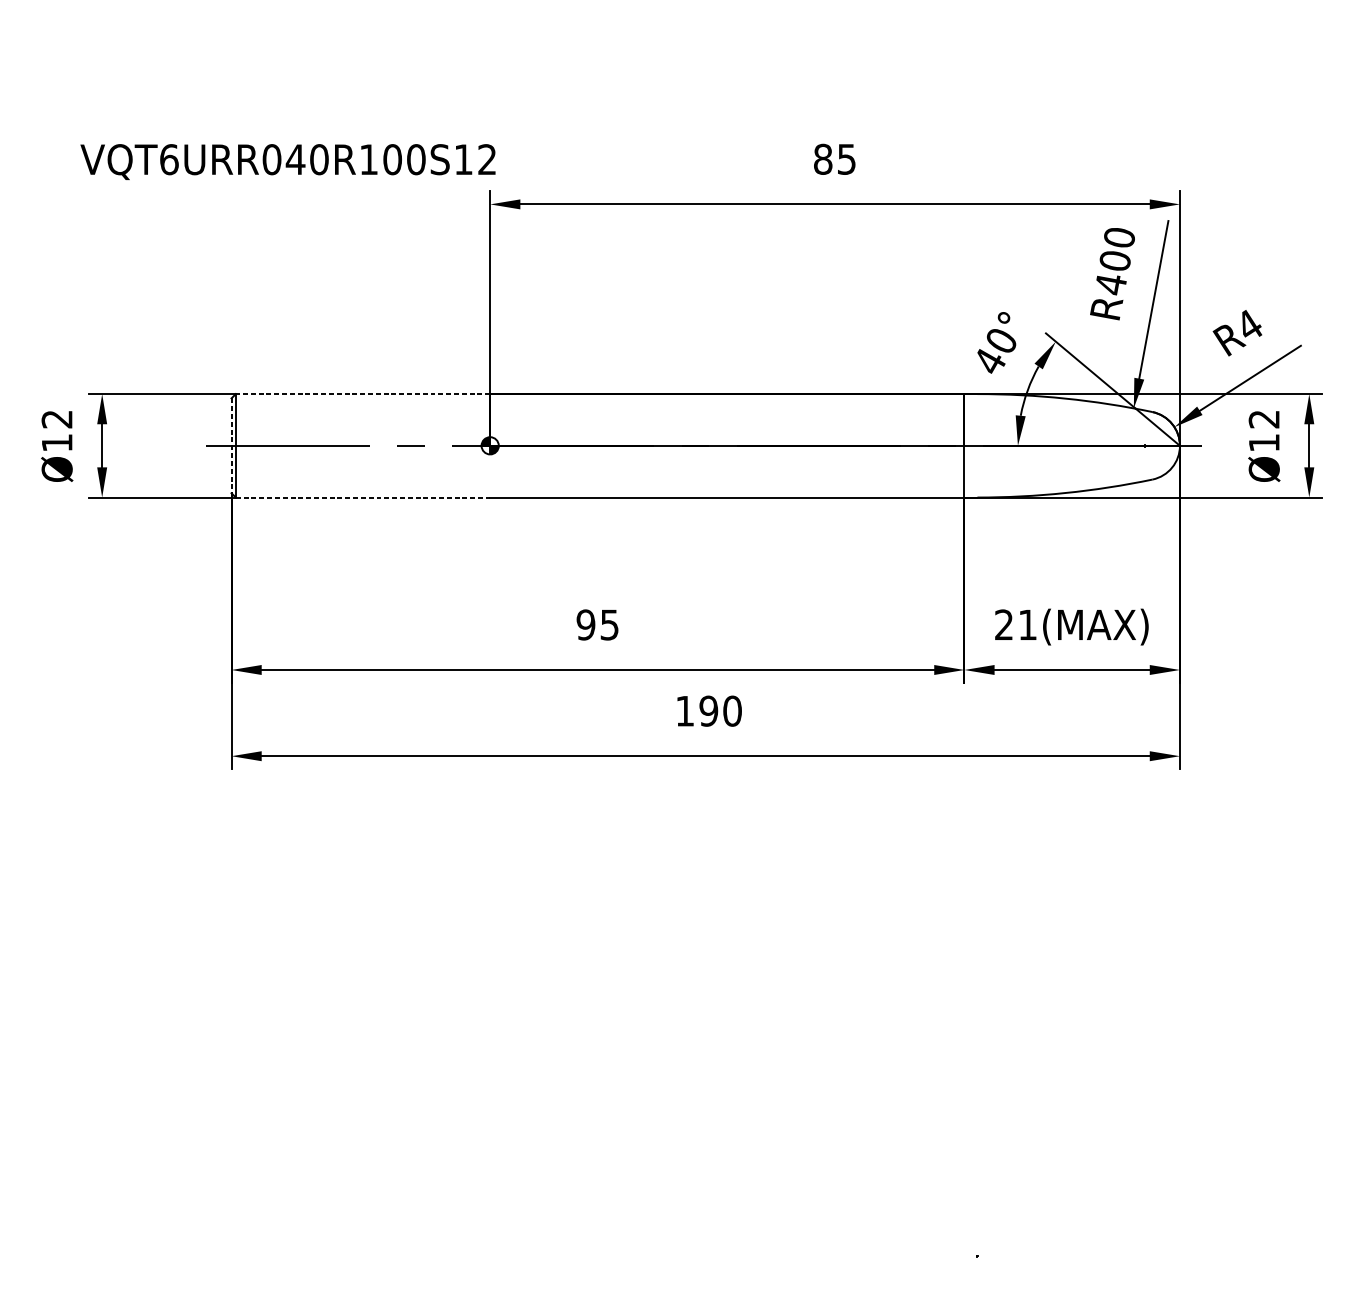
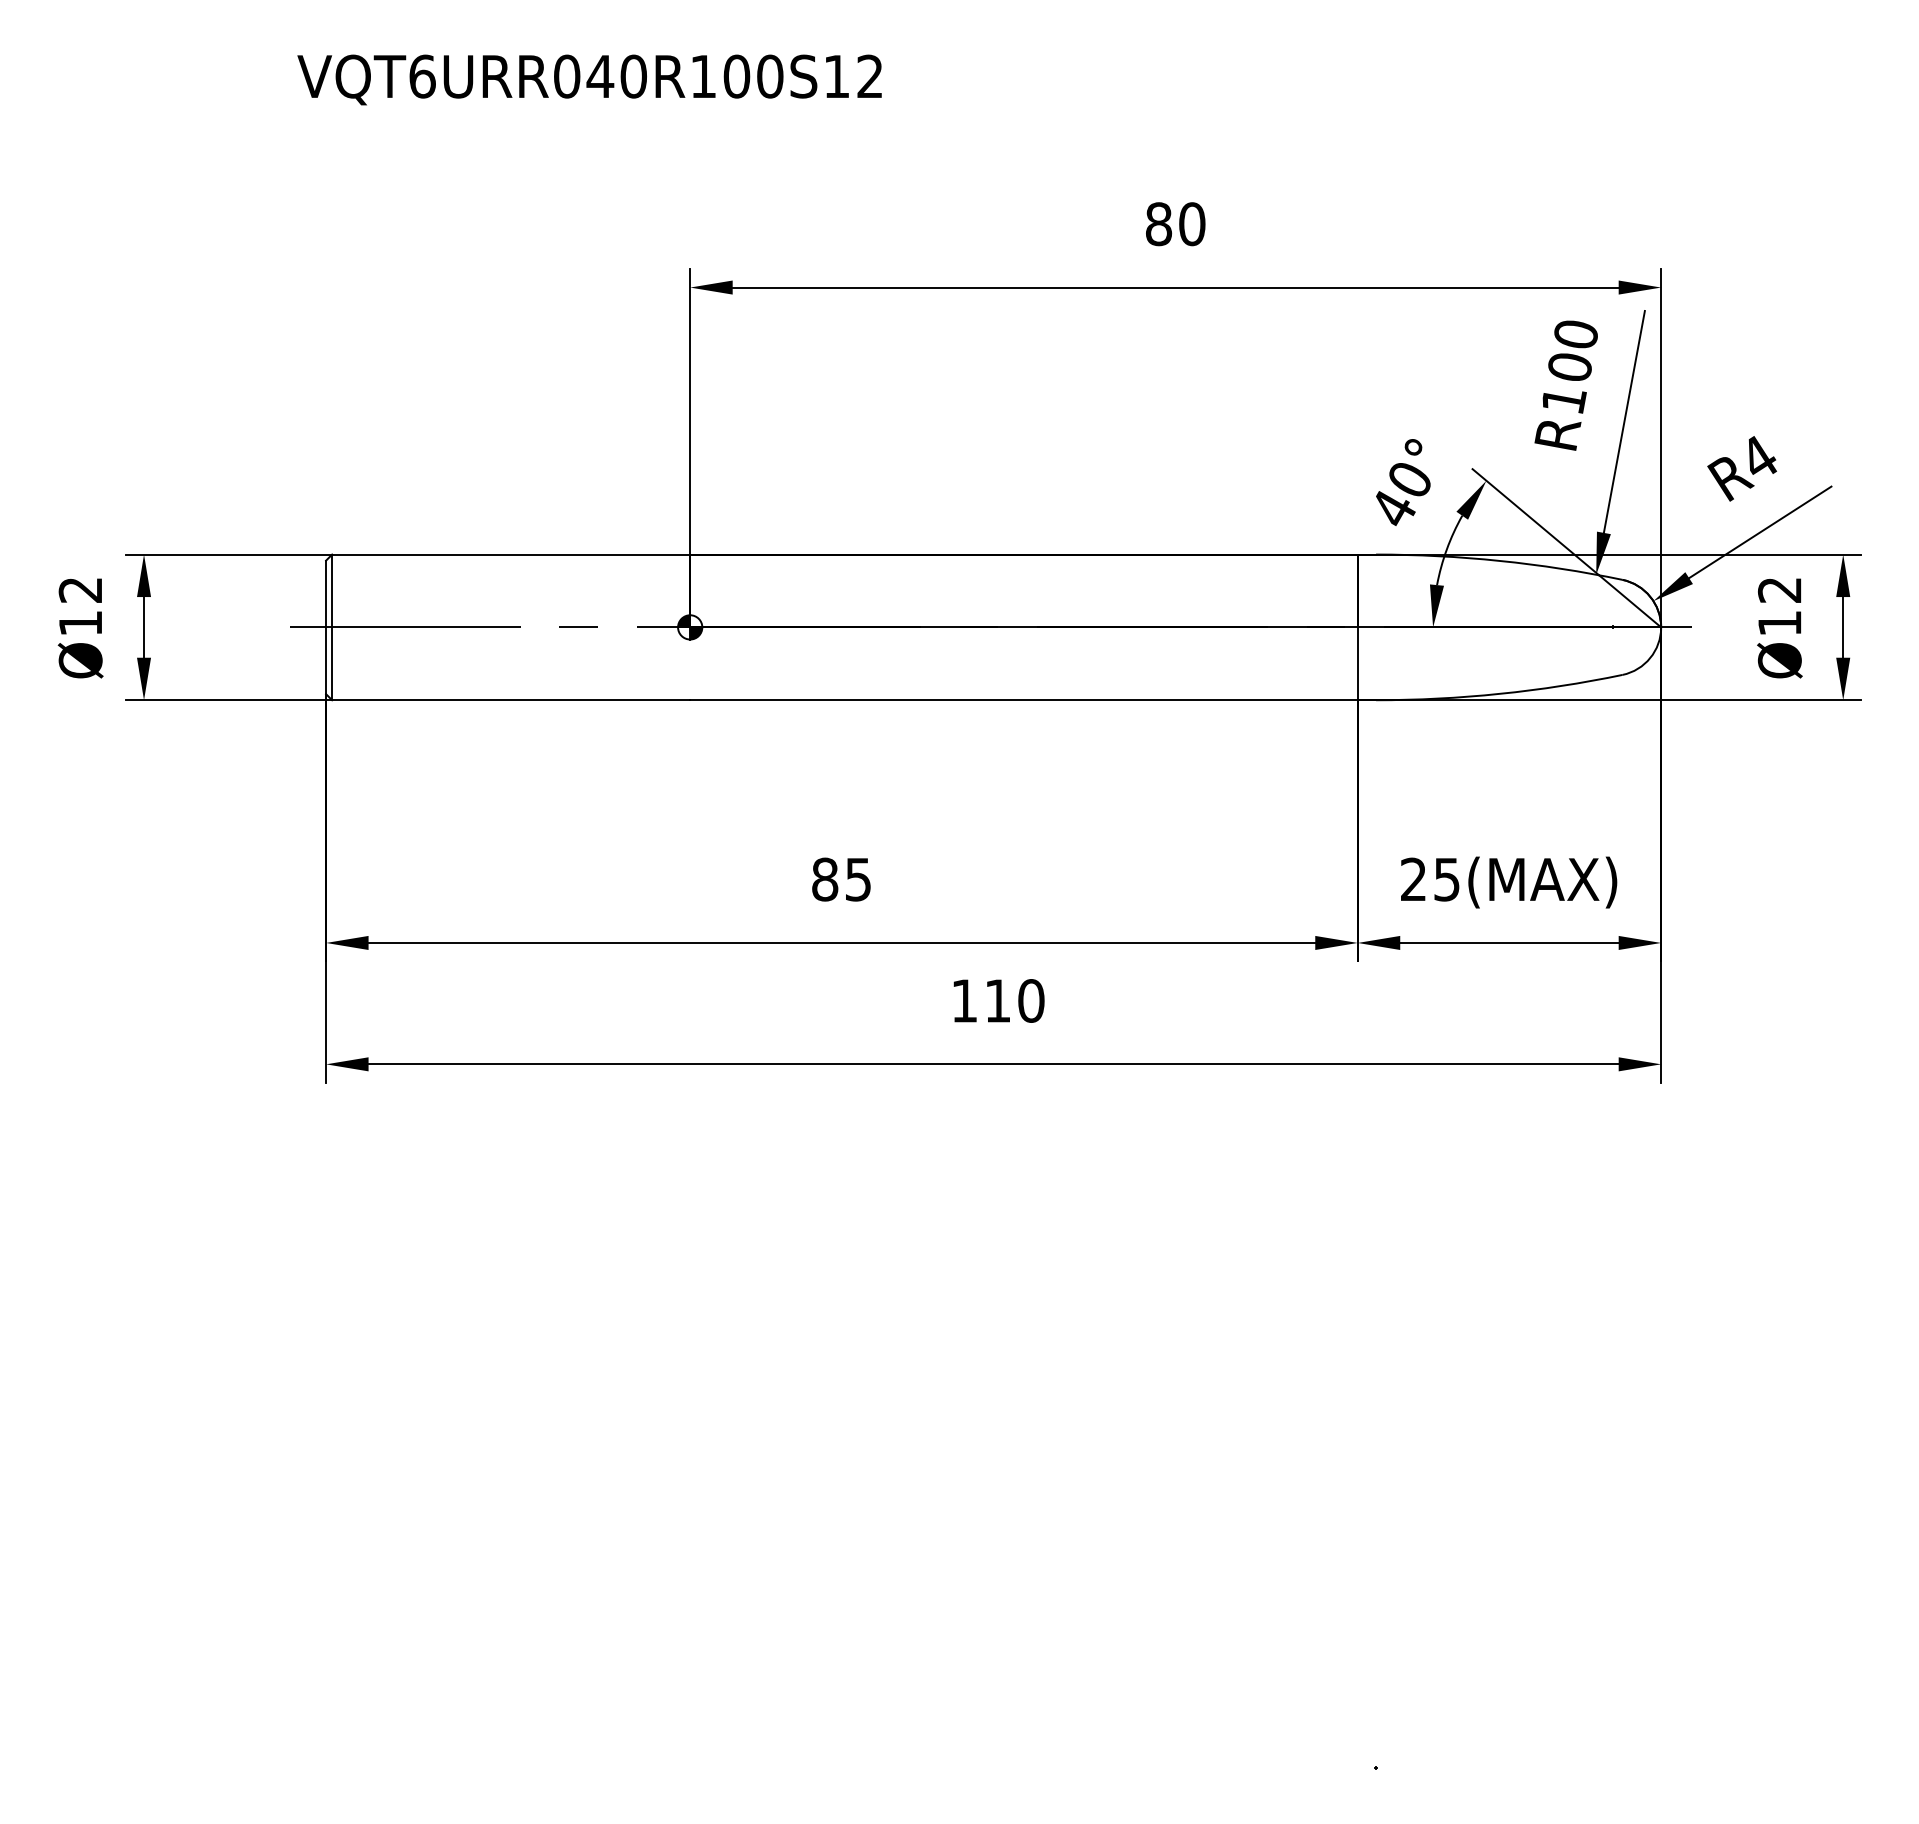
text: (847, 159) -> (1192, 224), 85 -> 80
text: (287, 161) -> (589, 79), moved
text: (1111, 285) -> (1564, 401), R400 -> R100
line: (362, 394) -> (510, 554), dashed -> solid
line: (231, 445) -> (326, 627), dashed -> solid
line: (363, 497) -> (511, 700), dashed -> solid
text: (586, 624) -> (825, 879), 95 -> 85
text: (1027, 624) -> (1446, 879), 21(MAX) -> 25(MAX)
text: (708, 710) -> (997, 1000), 190 -> 110

